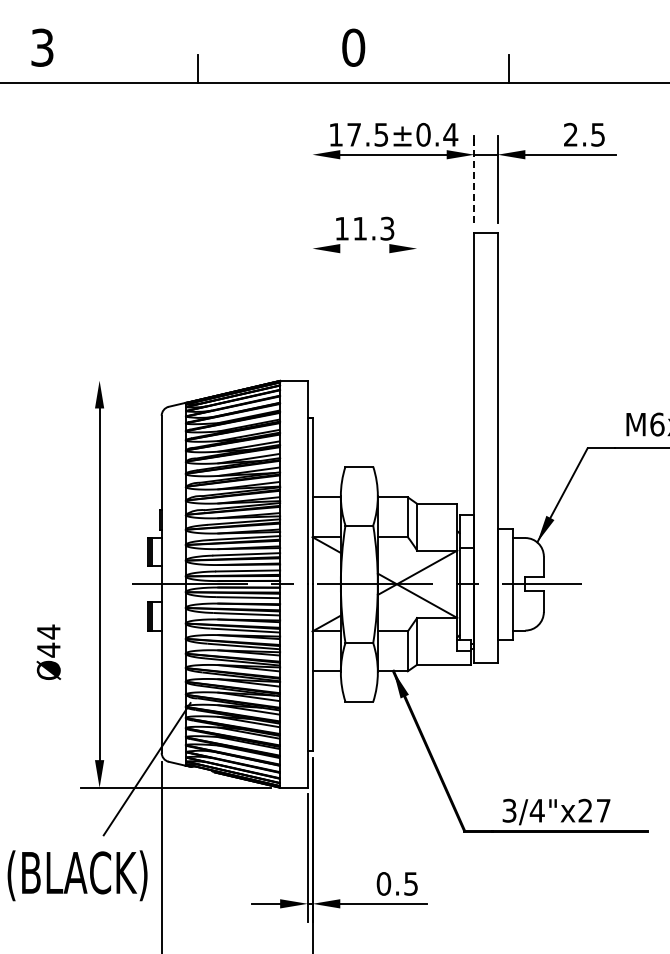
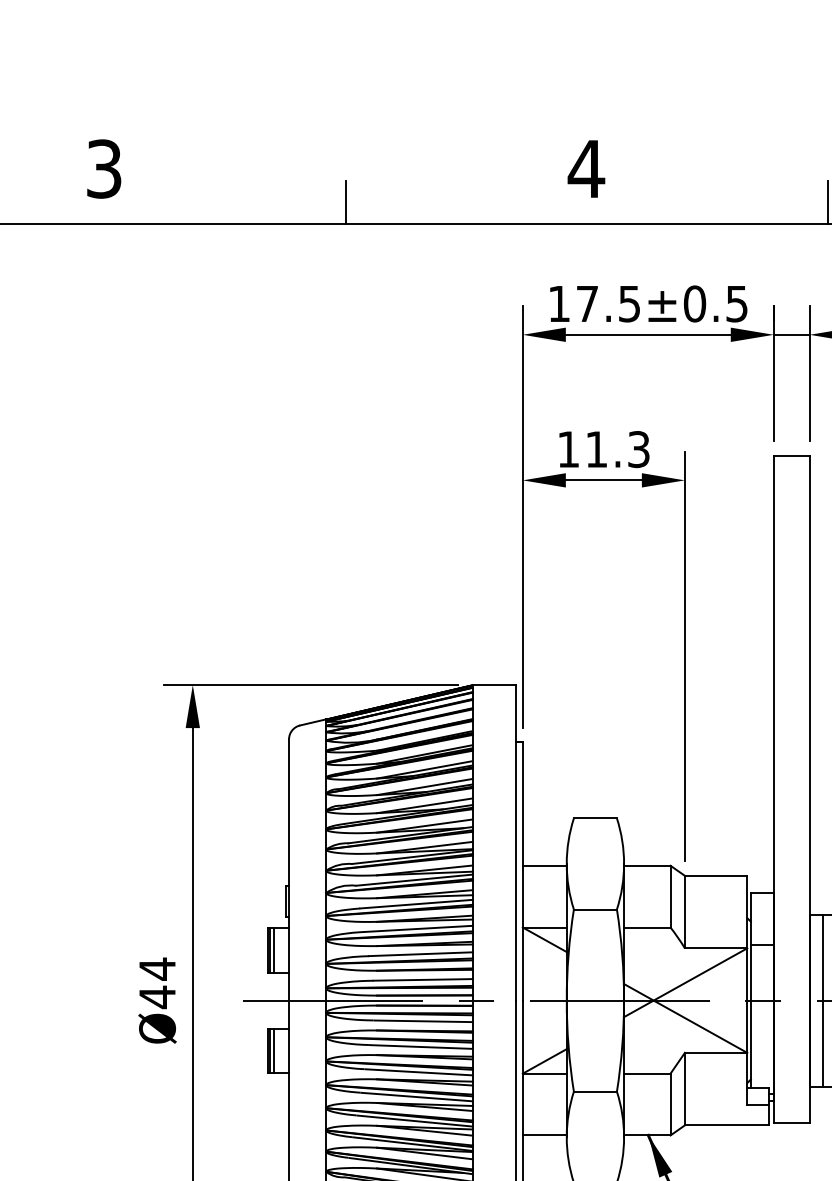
text: (353, 47) -> (586, 168), 0 -> 4
text: (450, 134) -> (736, 303), 17.5±0.4 -> 17.5±0.5
line: (474, 179) -> (773, 373), dashed -> solid
line: (364, 248) -> (603, 480), added
line: (312, 272) -> (522, 517), added
line: (417, 362) -> (685, 656), added
line: (175, 380) -> (310, 684), added
line: (505, 583) -> (821, 999), added
text: (48, 651) -> (157, 999), moved

